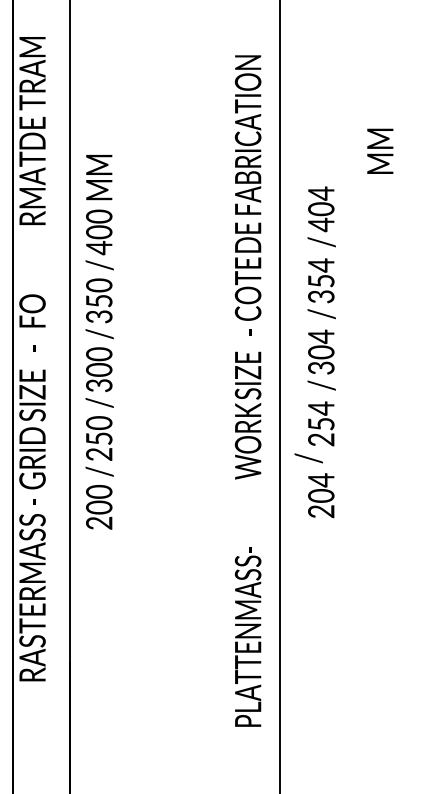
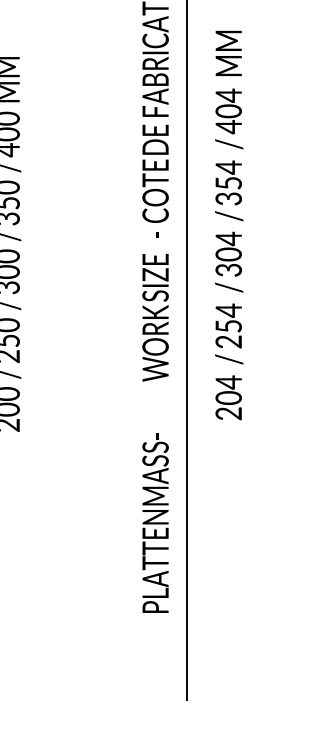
text: (380, 150) -> (228, 52), moved
text: (308, 458) -> (228, 359), moved
text: (247, 636) -> (154, 522), moved

